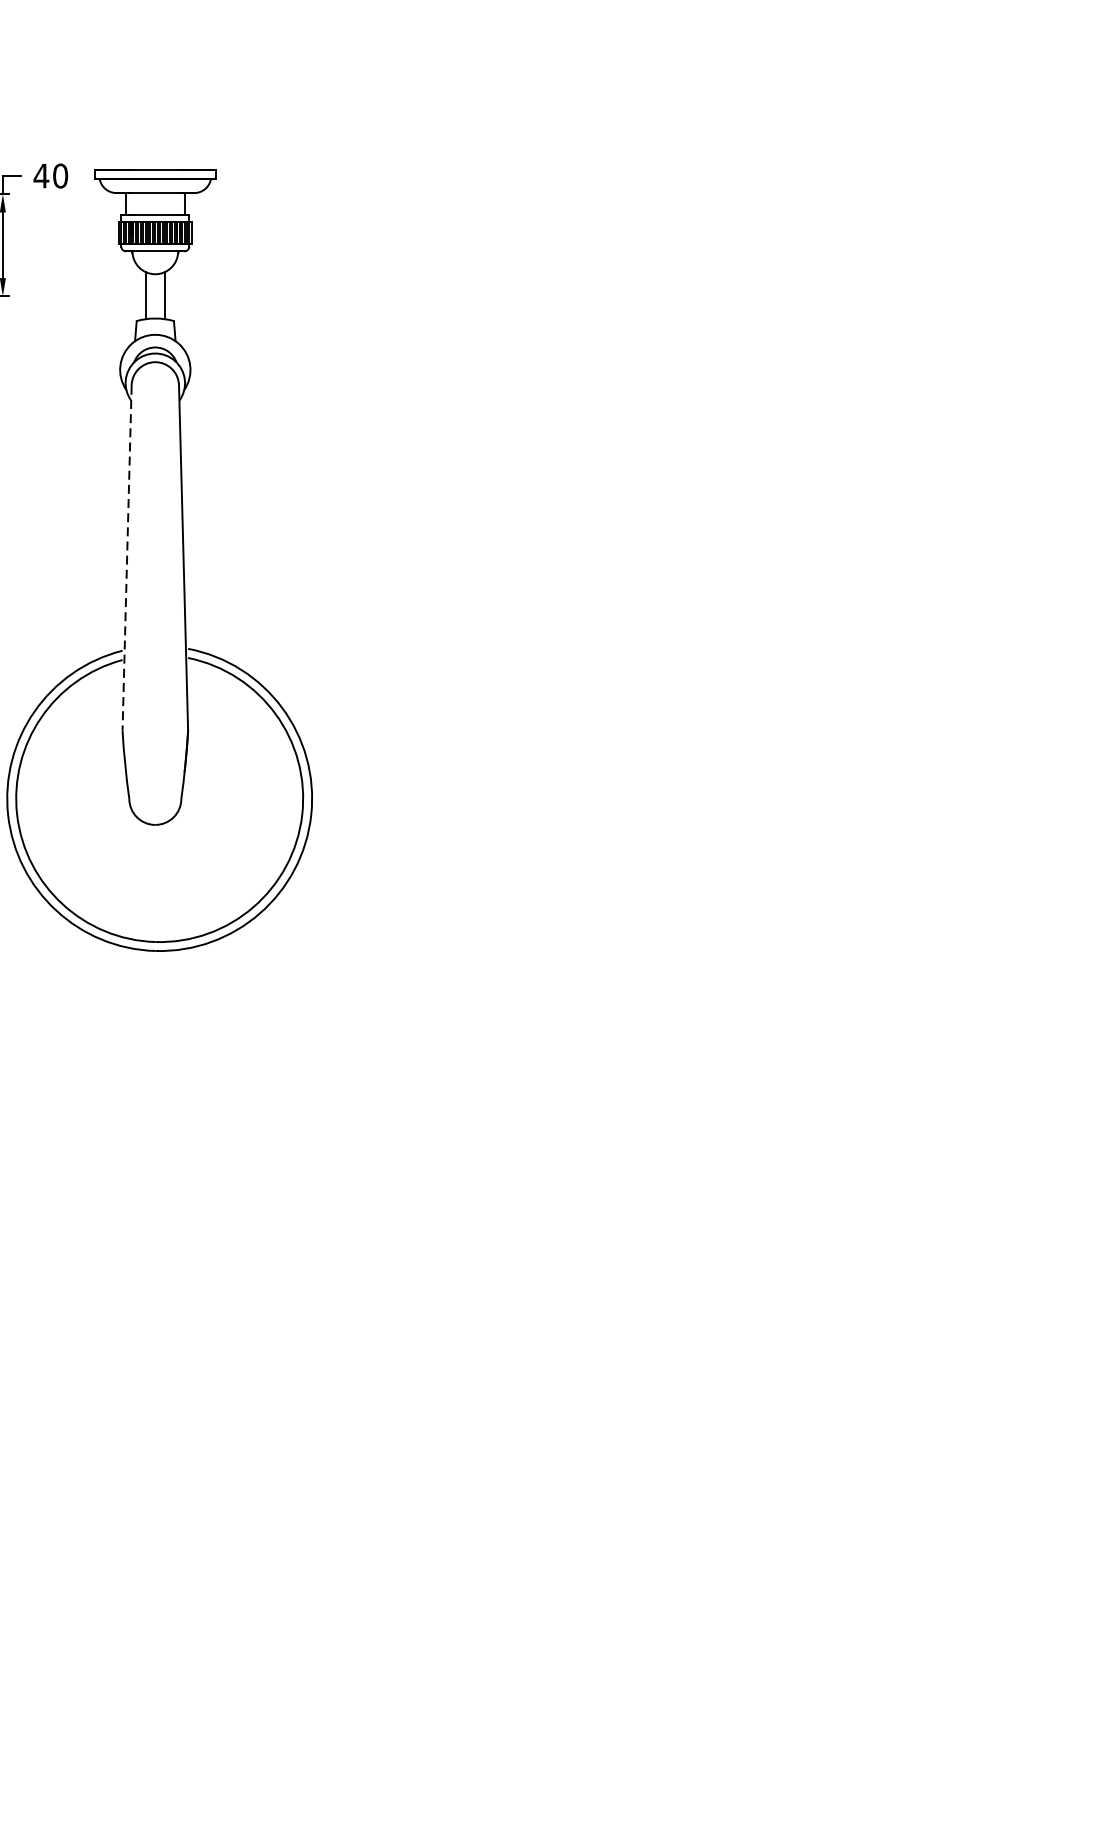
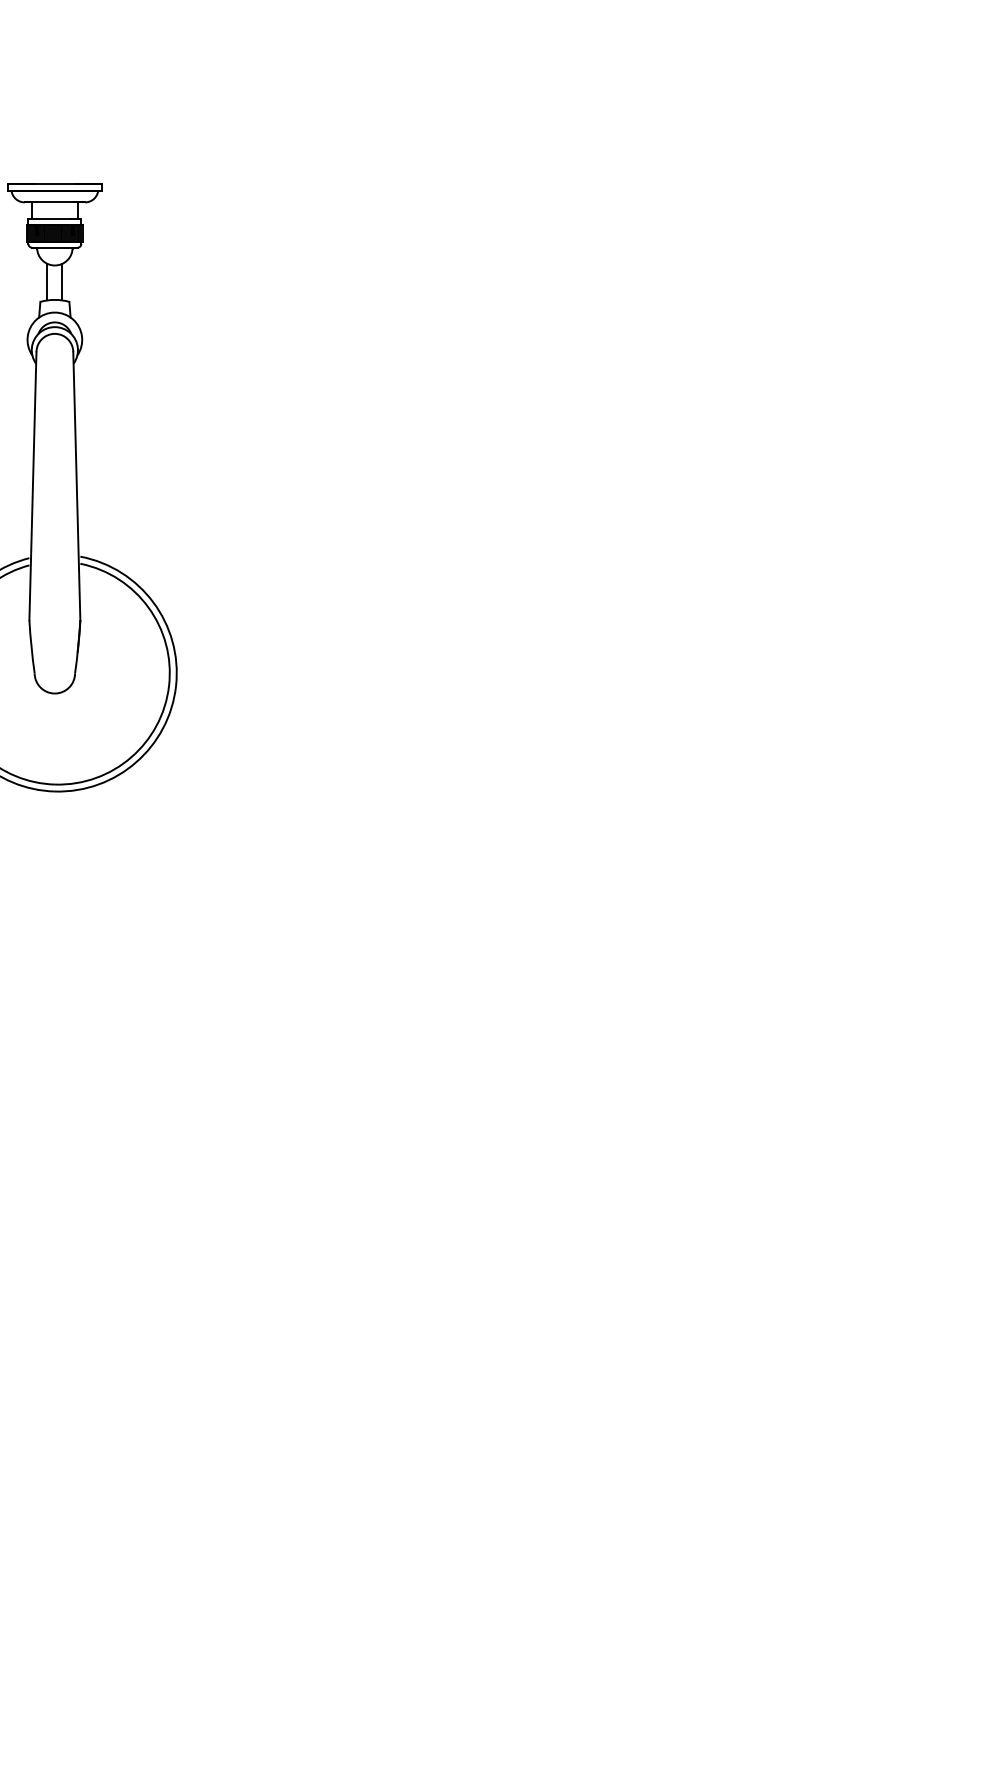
line: (126, 558) -> (32, 486), dashed -> solid

